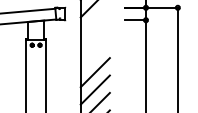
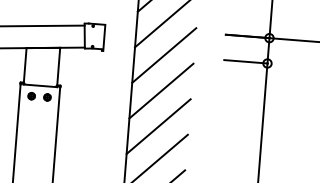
line: (94, 19) -> (162, 53), added
line: (94, 37) -> (159, 90), added
line: (94, 54) -> (157, 125), added

